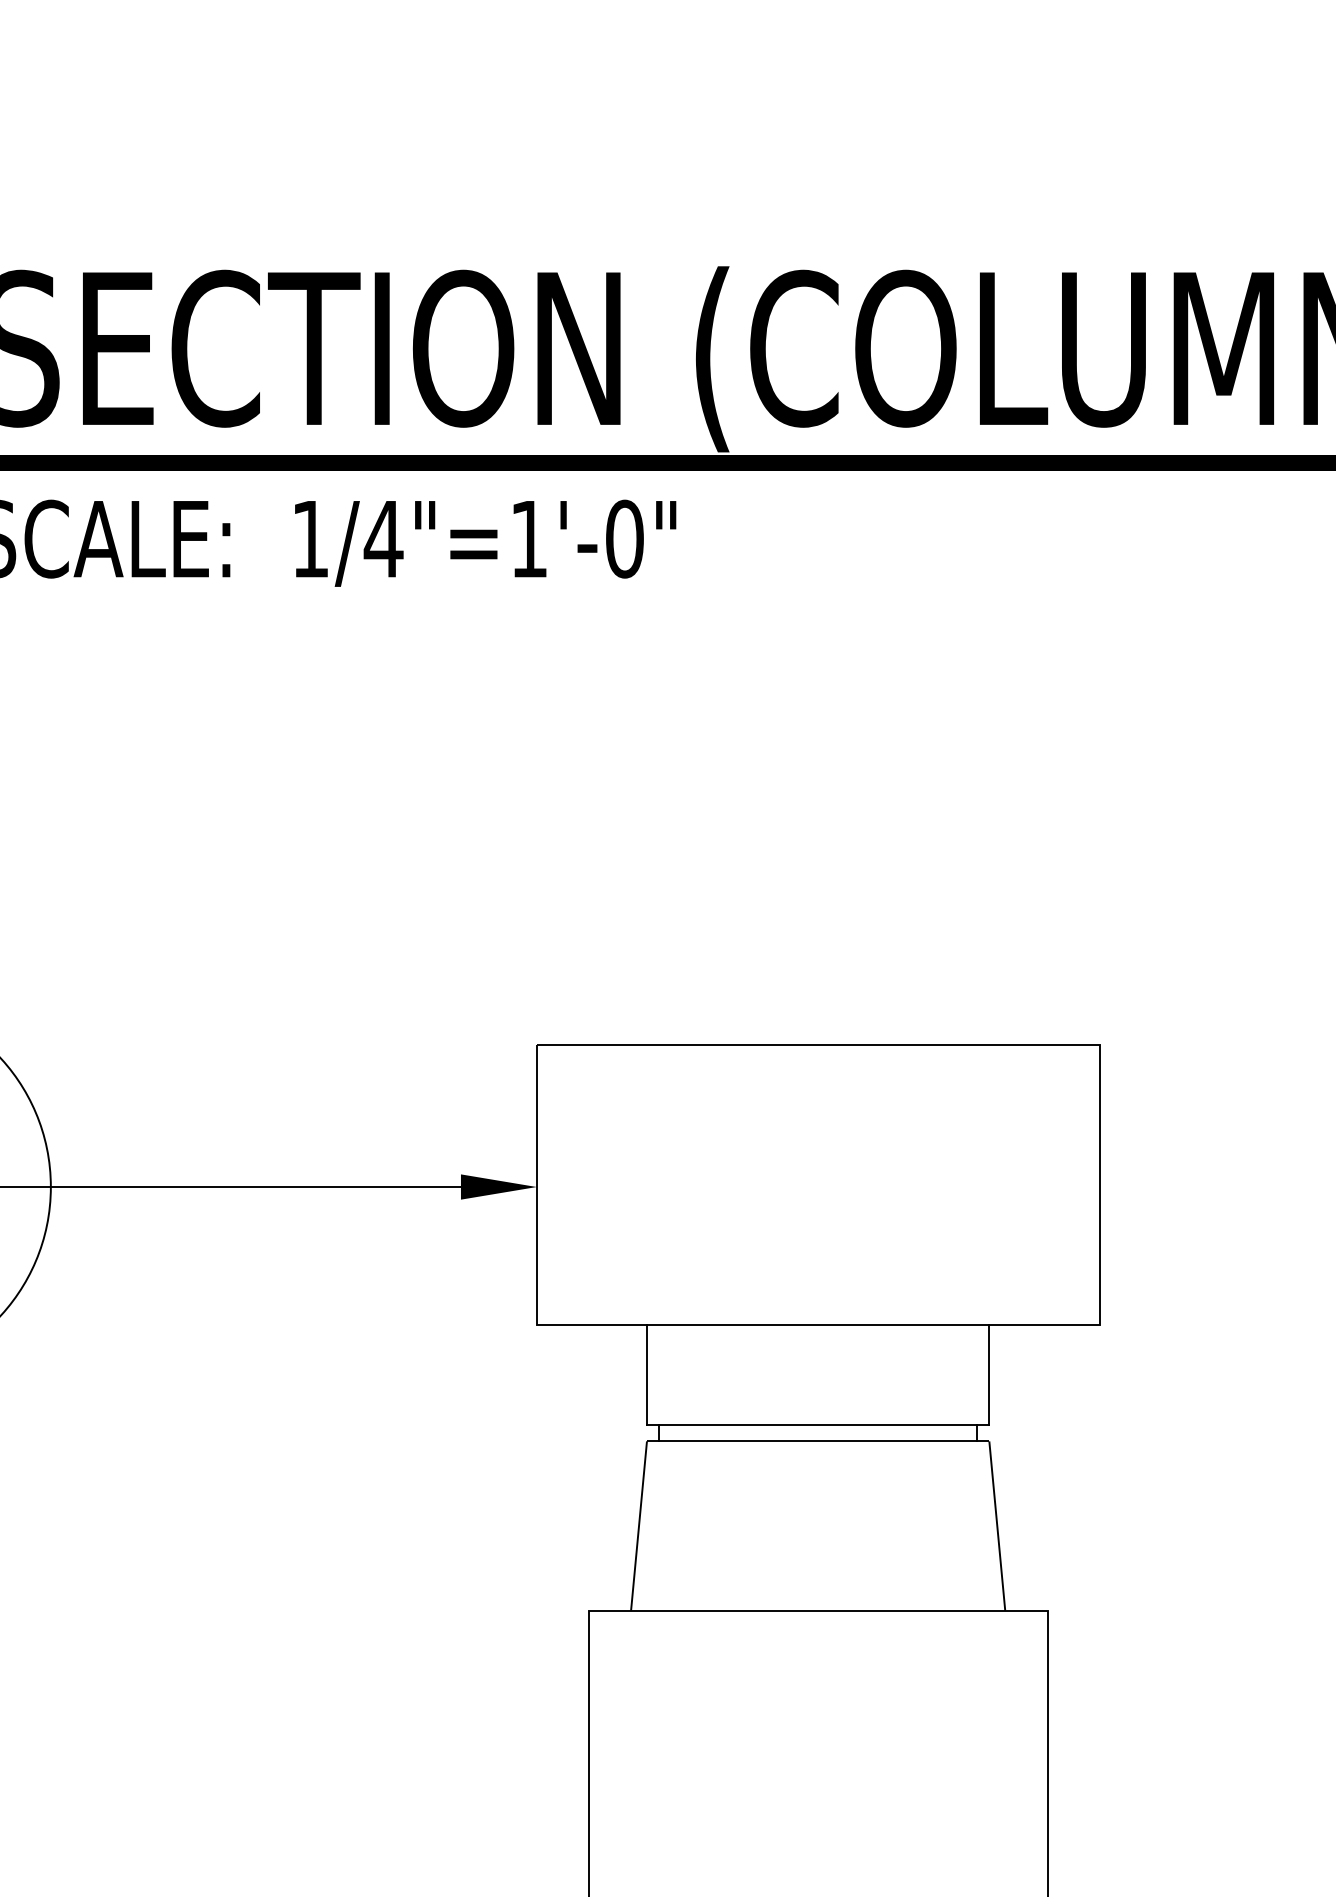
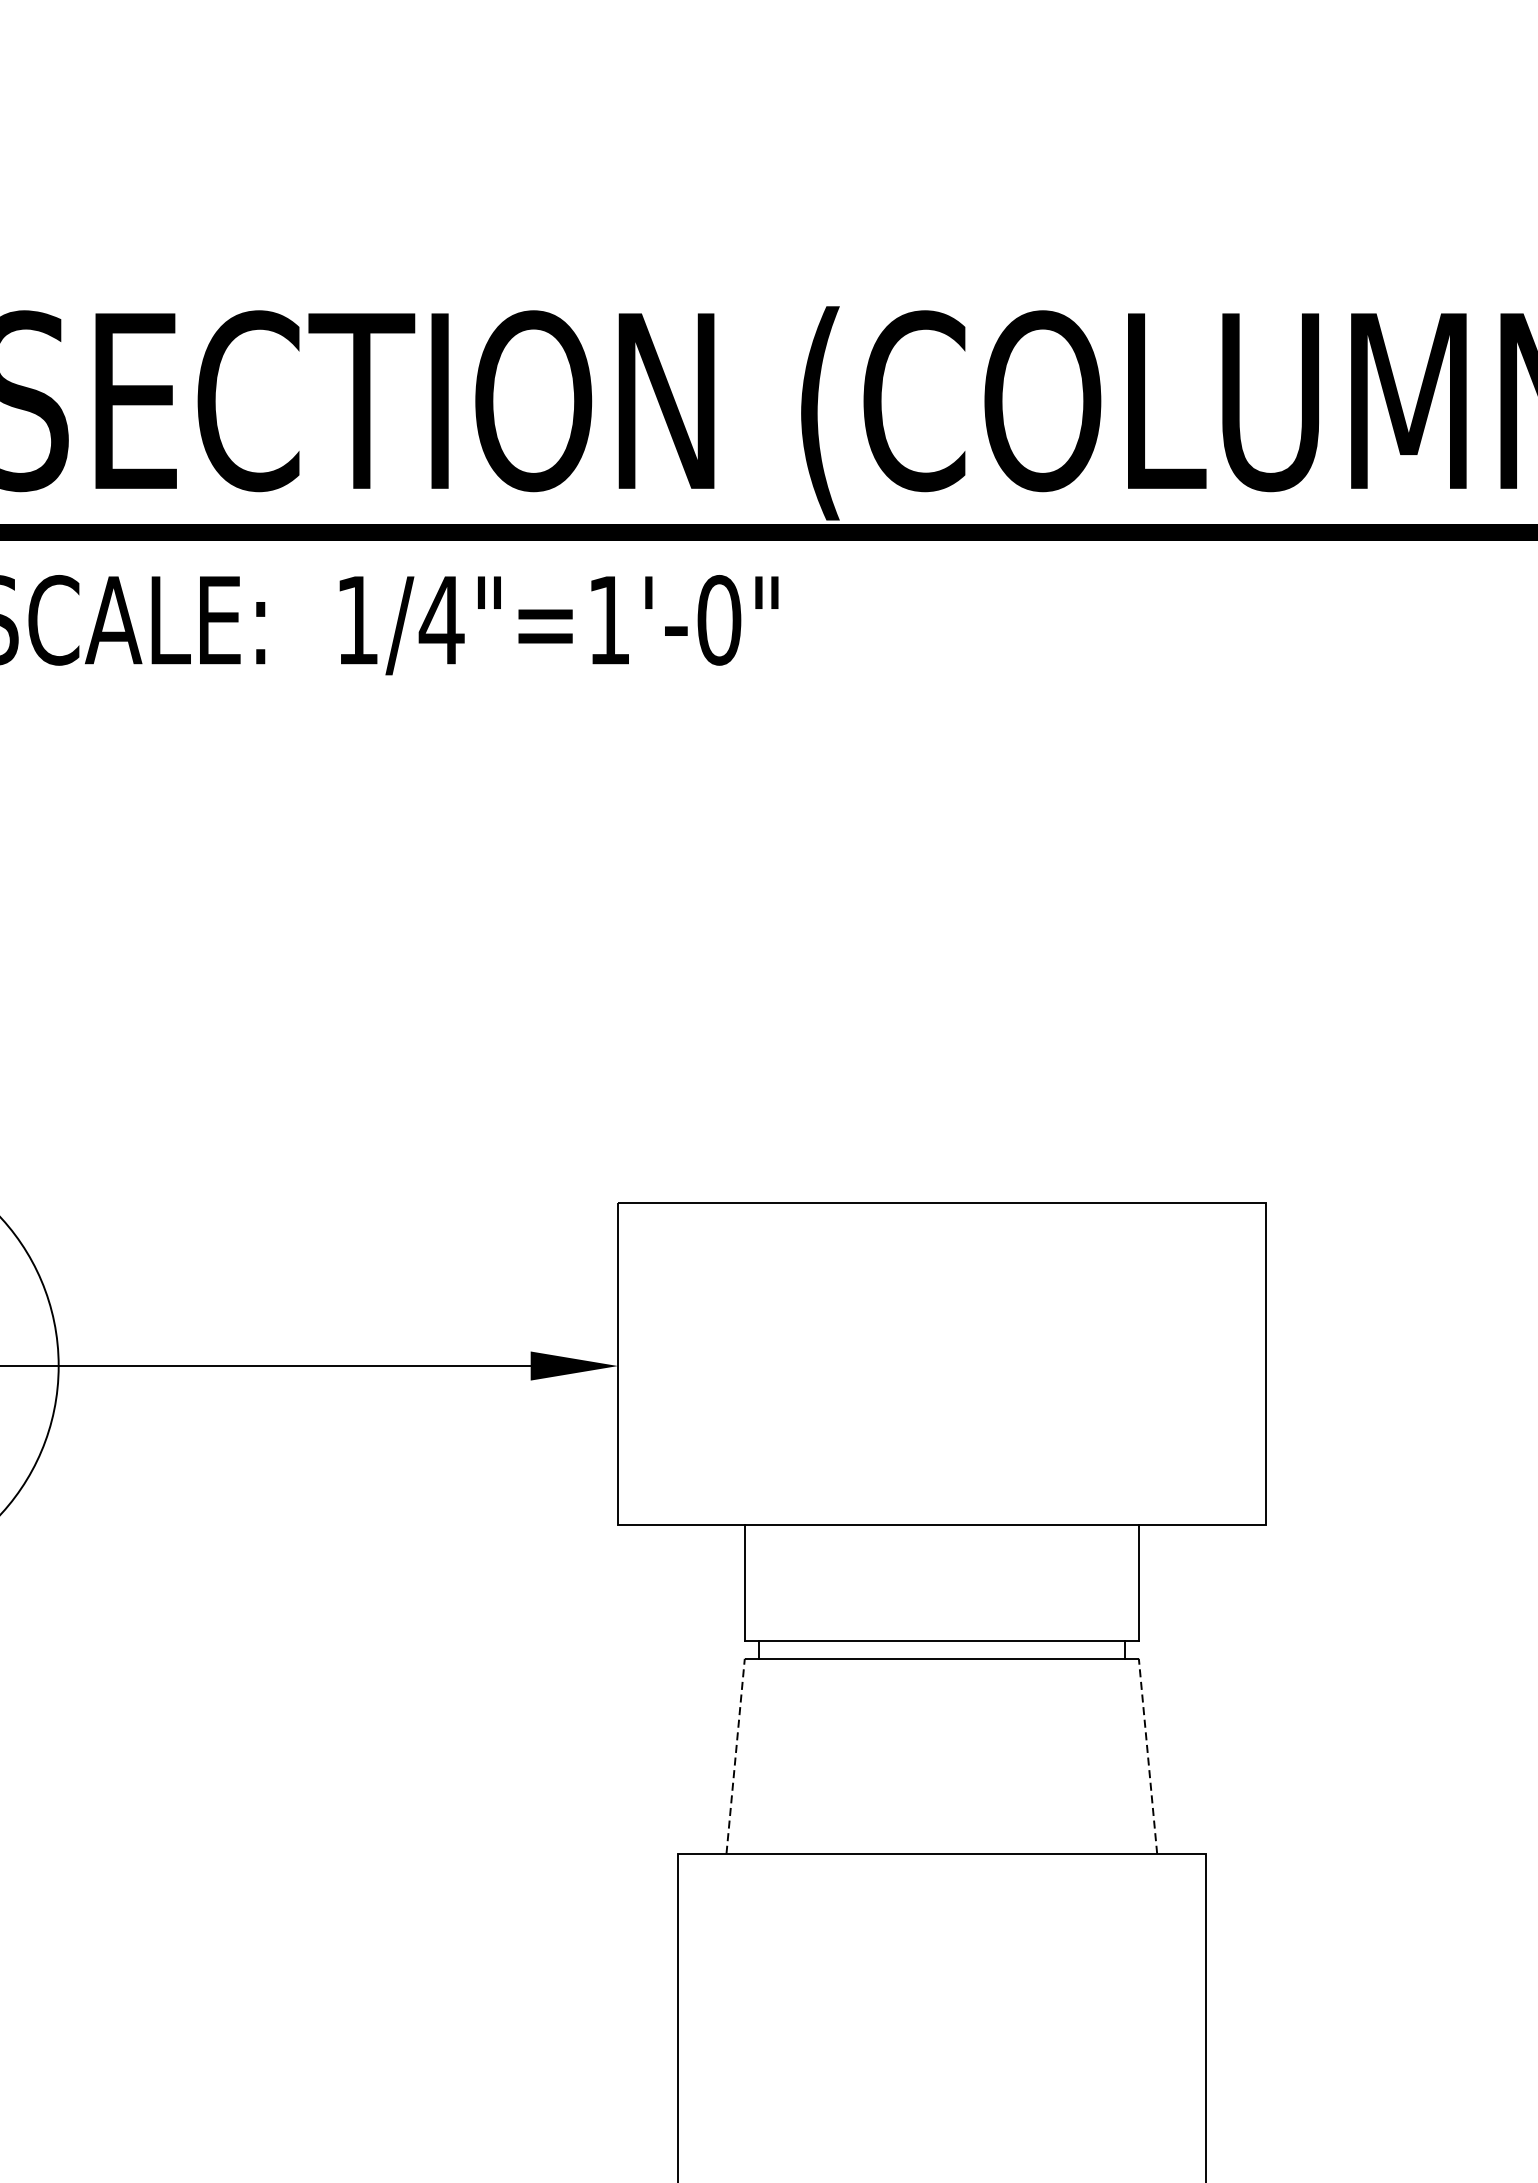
line: (639, 1525) -> (736, 1755), solid -> dashed
line: (997, 1525) -> (1148, 1755), solid -> dashed

